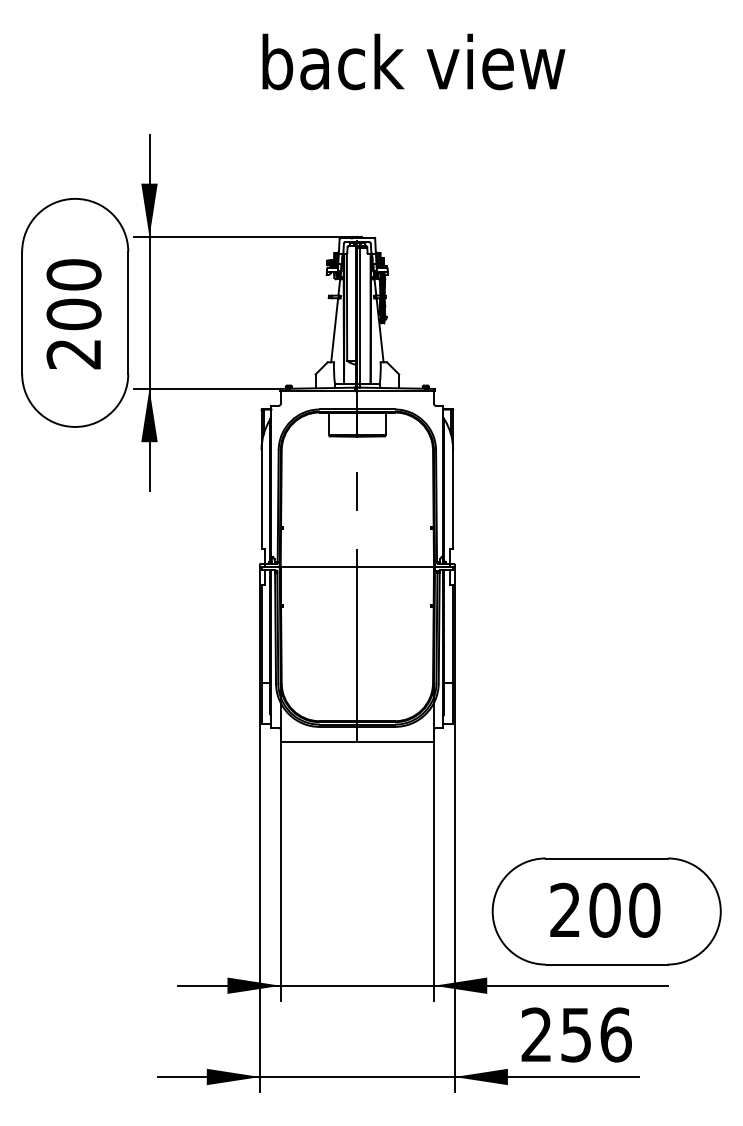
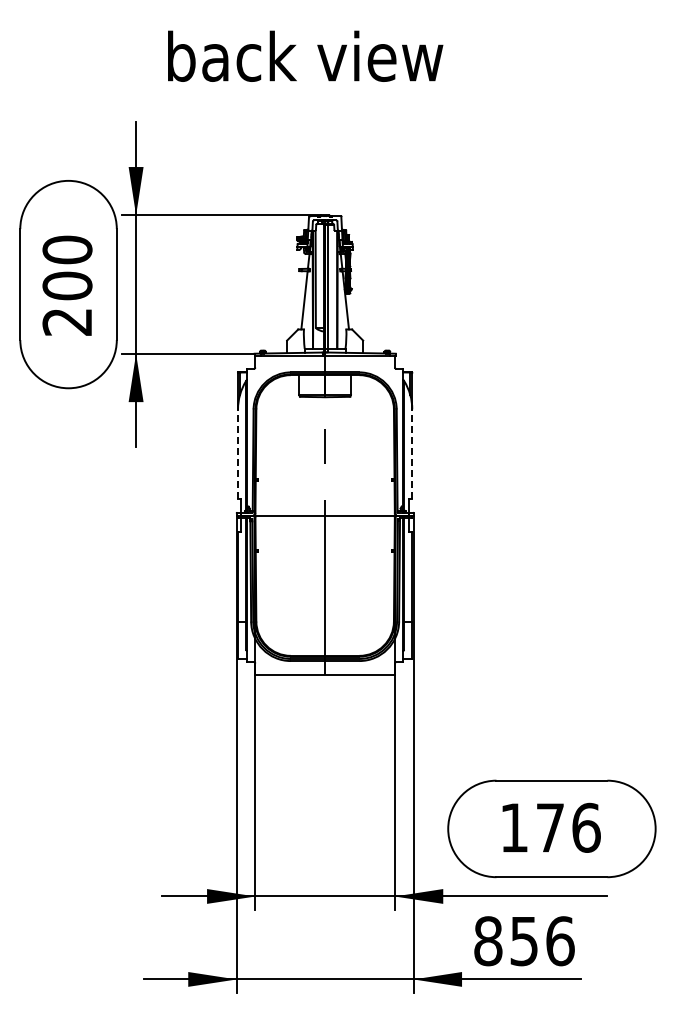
text: (413, 61) -> (305, 55), moved
line: (262, 499) -> (238, 454), solid -> dashed
line: (453, 499) -> (412, 454), solid -> dashed
text: (605, 909) -> (550, 827), 200 -> 176
text: (536, 1035) -> (488, 941), 256 -> 856

